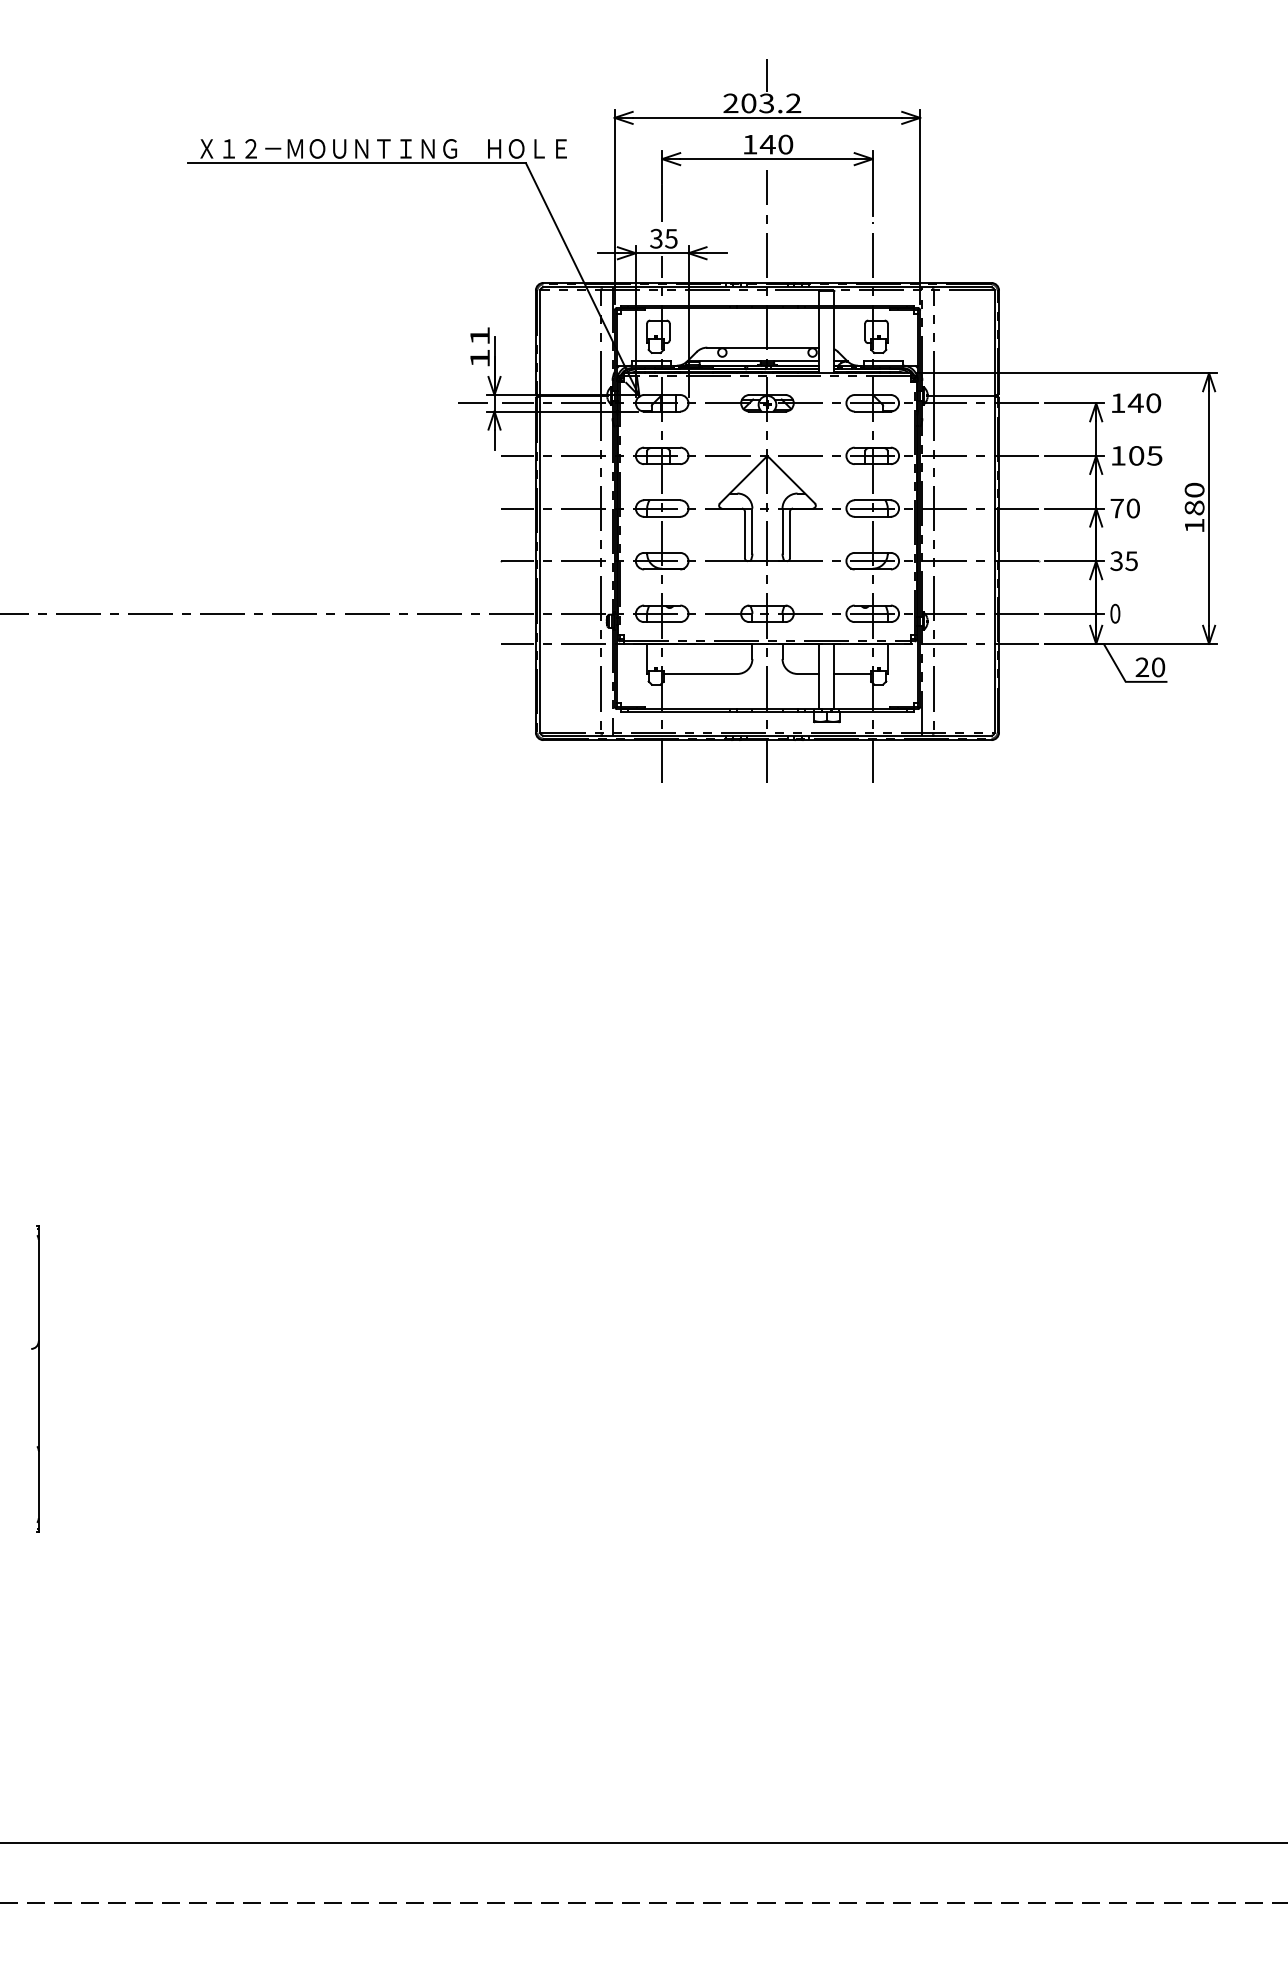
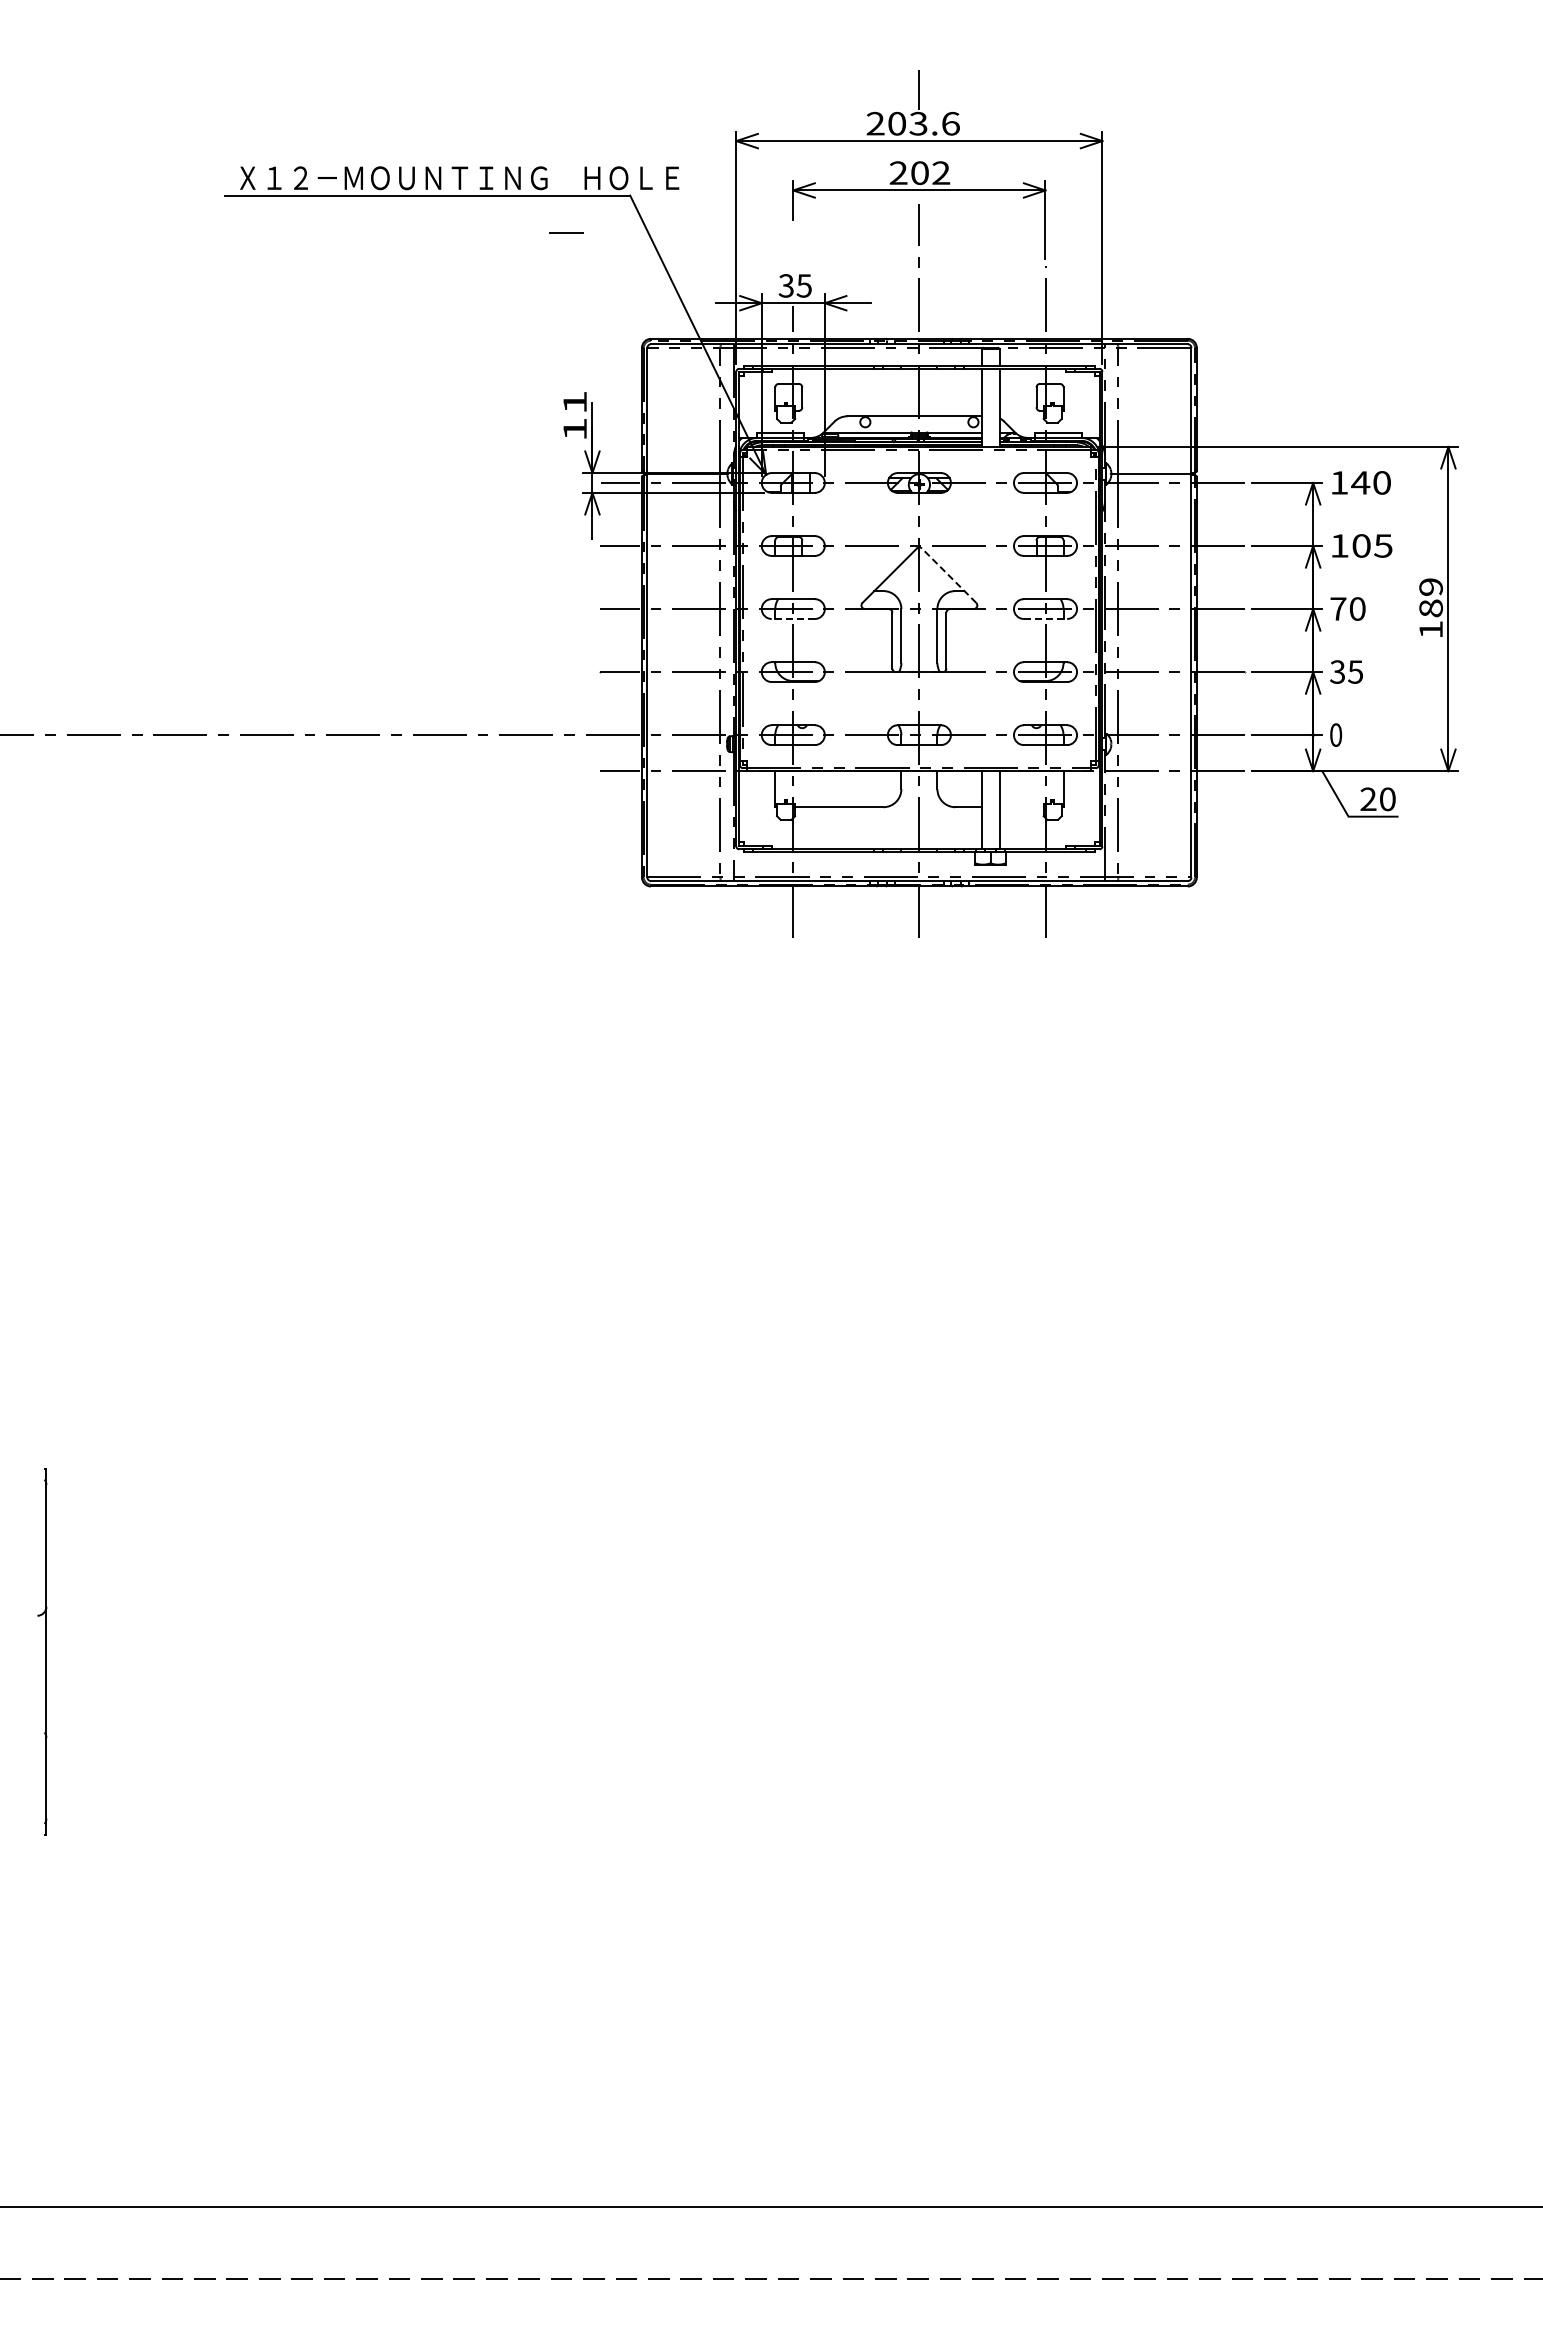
text: (793, 103) -> (950, 123), 203.2 -> 203.6
text: (767, 144) -> (919, 172), 140 -> 202
line: (662, 203) -> (793, 243), removed
line: (472, 402) -> (566, 232), moved
line: (791, 480) -> (948, 575), solid -> dashed
text: (1194, 489) -> (1430, 586), 180 -> 189
line: (662, 516) -> (793, 618), solid -> dashed
line: (872, 516) -> (1045, 618), solid -> dashed
line: (852, 674) -> (1021, 807), removed

